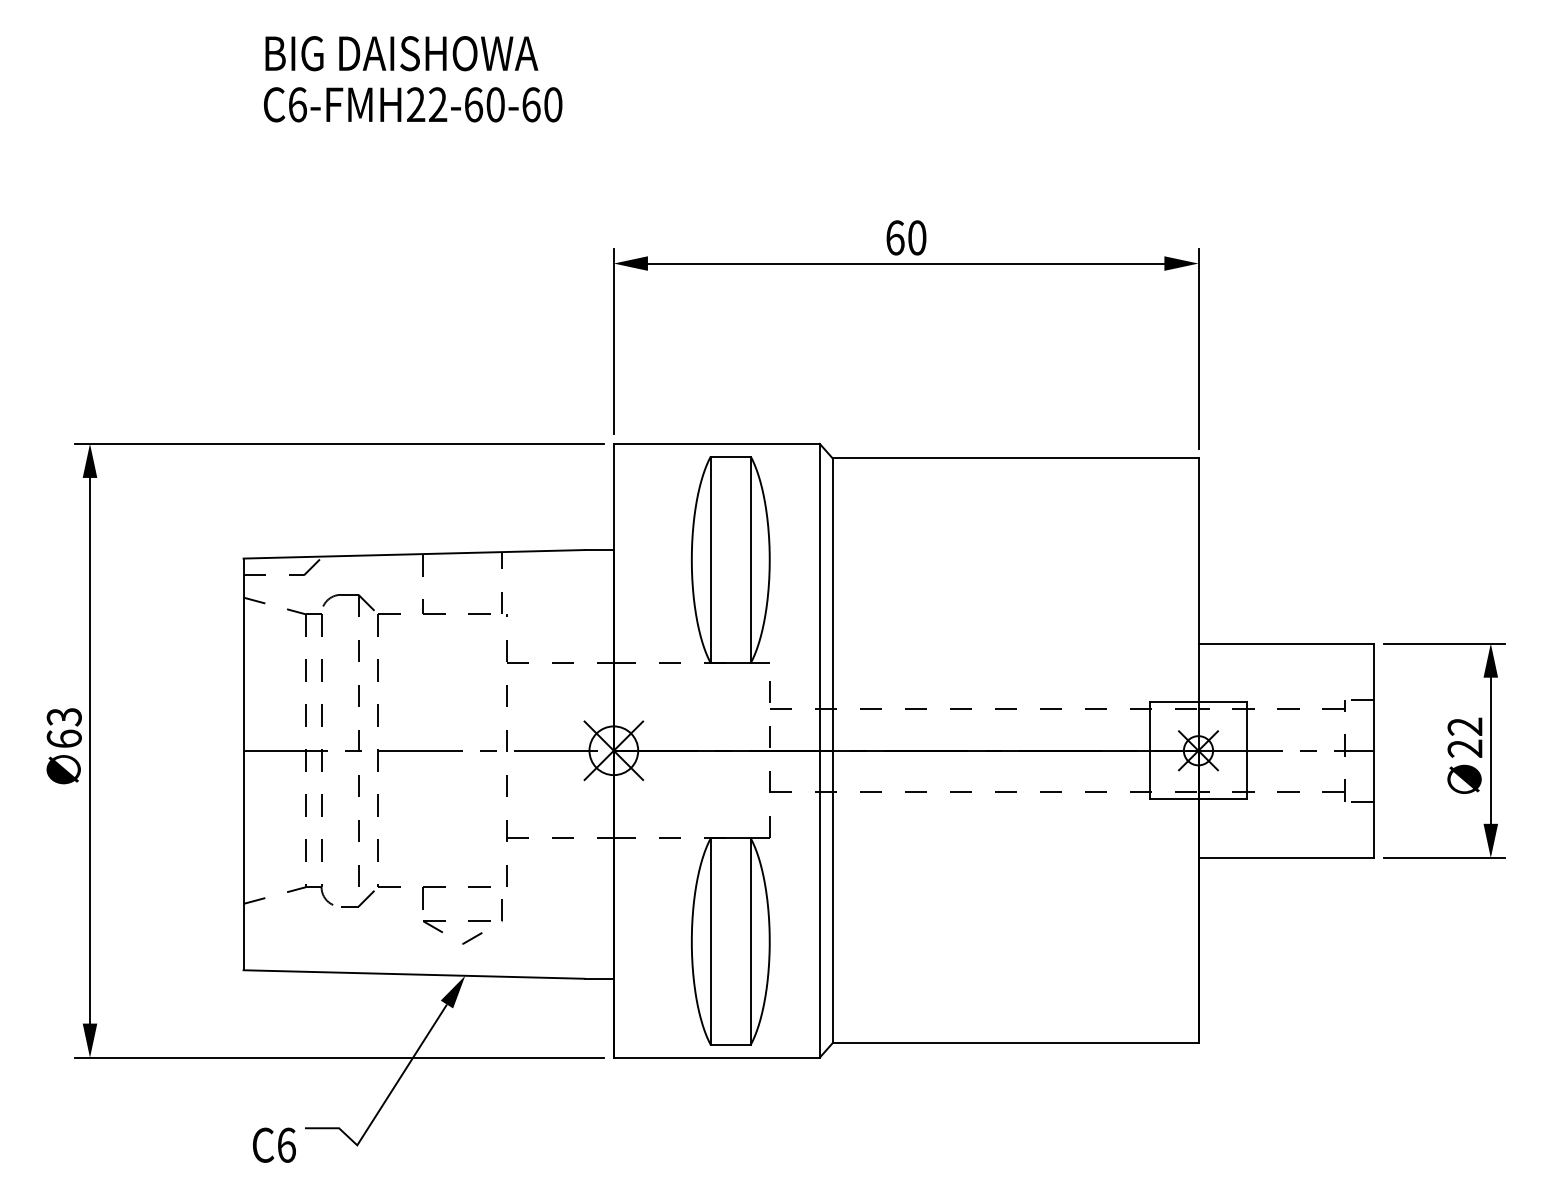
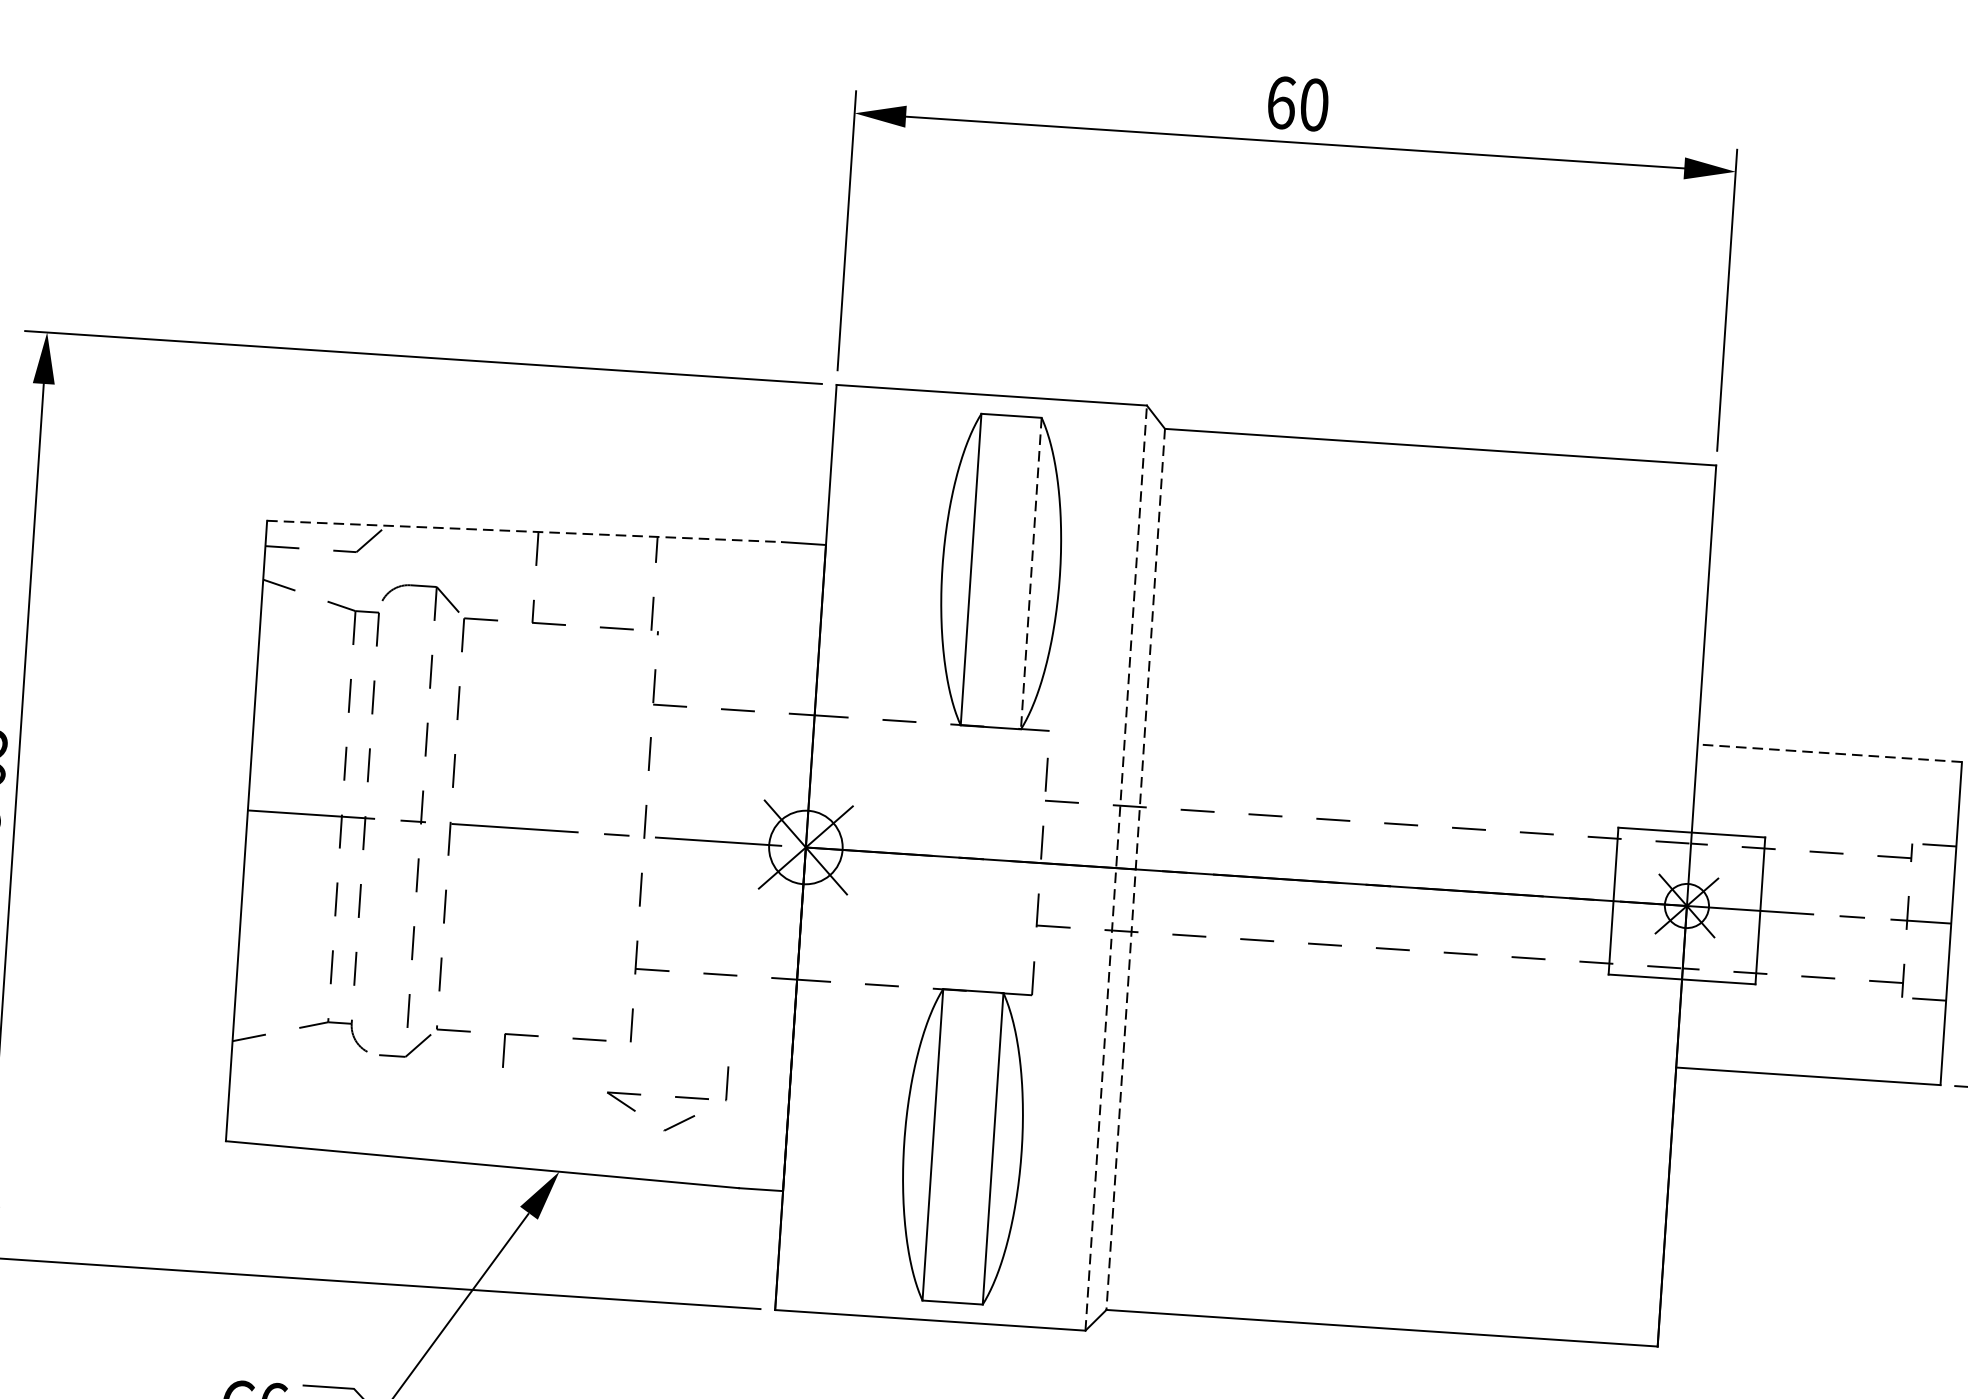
line: (414, 554) -> (525, 531), solid -> dashed
line: (750, 560) -> (1030, 574), solid -> dashed
line: (1286, 643) -> (1830, 753), solid -> dashed
line: (819, 750) -> (1115, 867), solid -> dashed
line: (832, 751) -> (1135, 870), solid -> dashed
part: (462, 921) -> (666, 1096), moved

